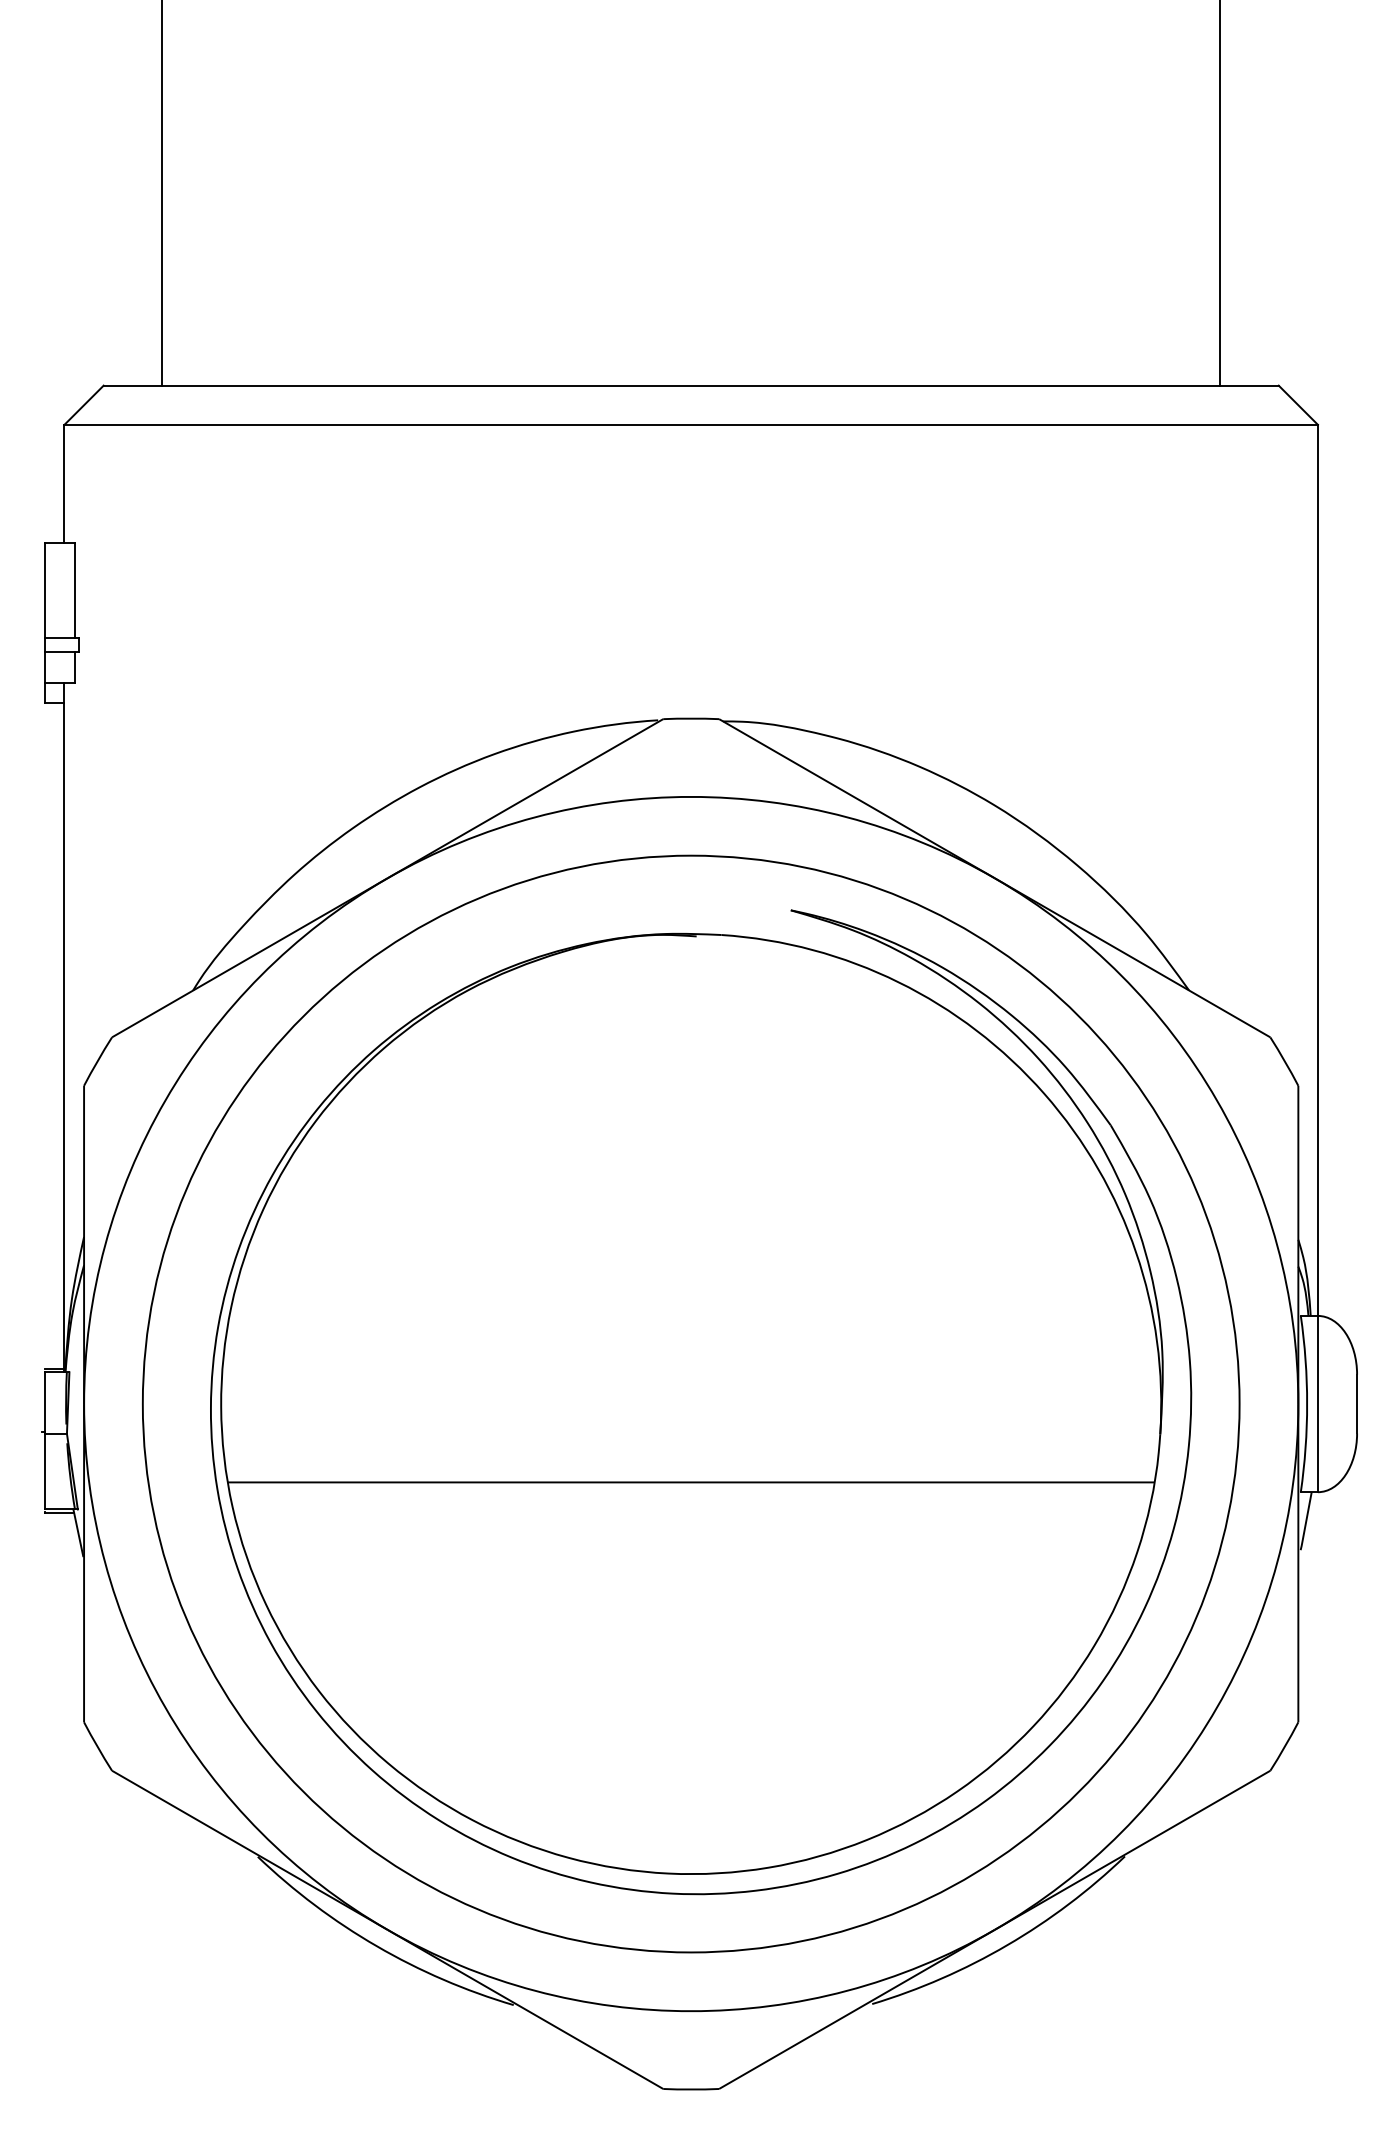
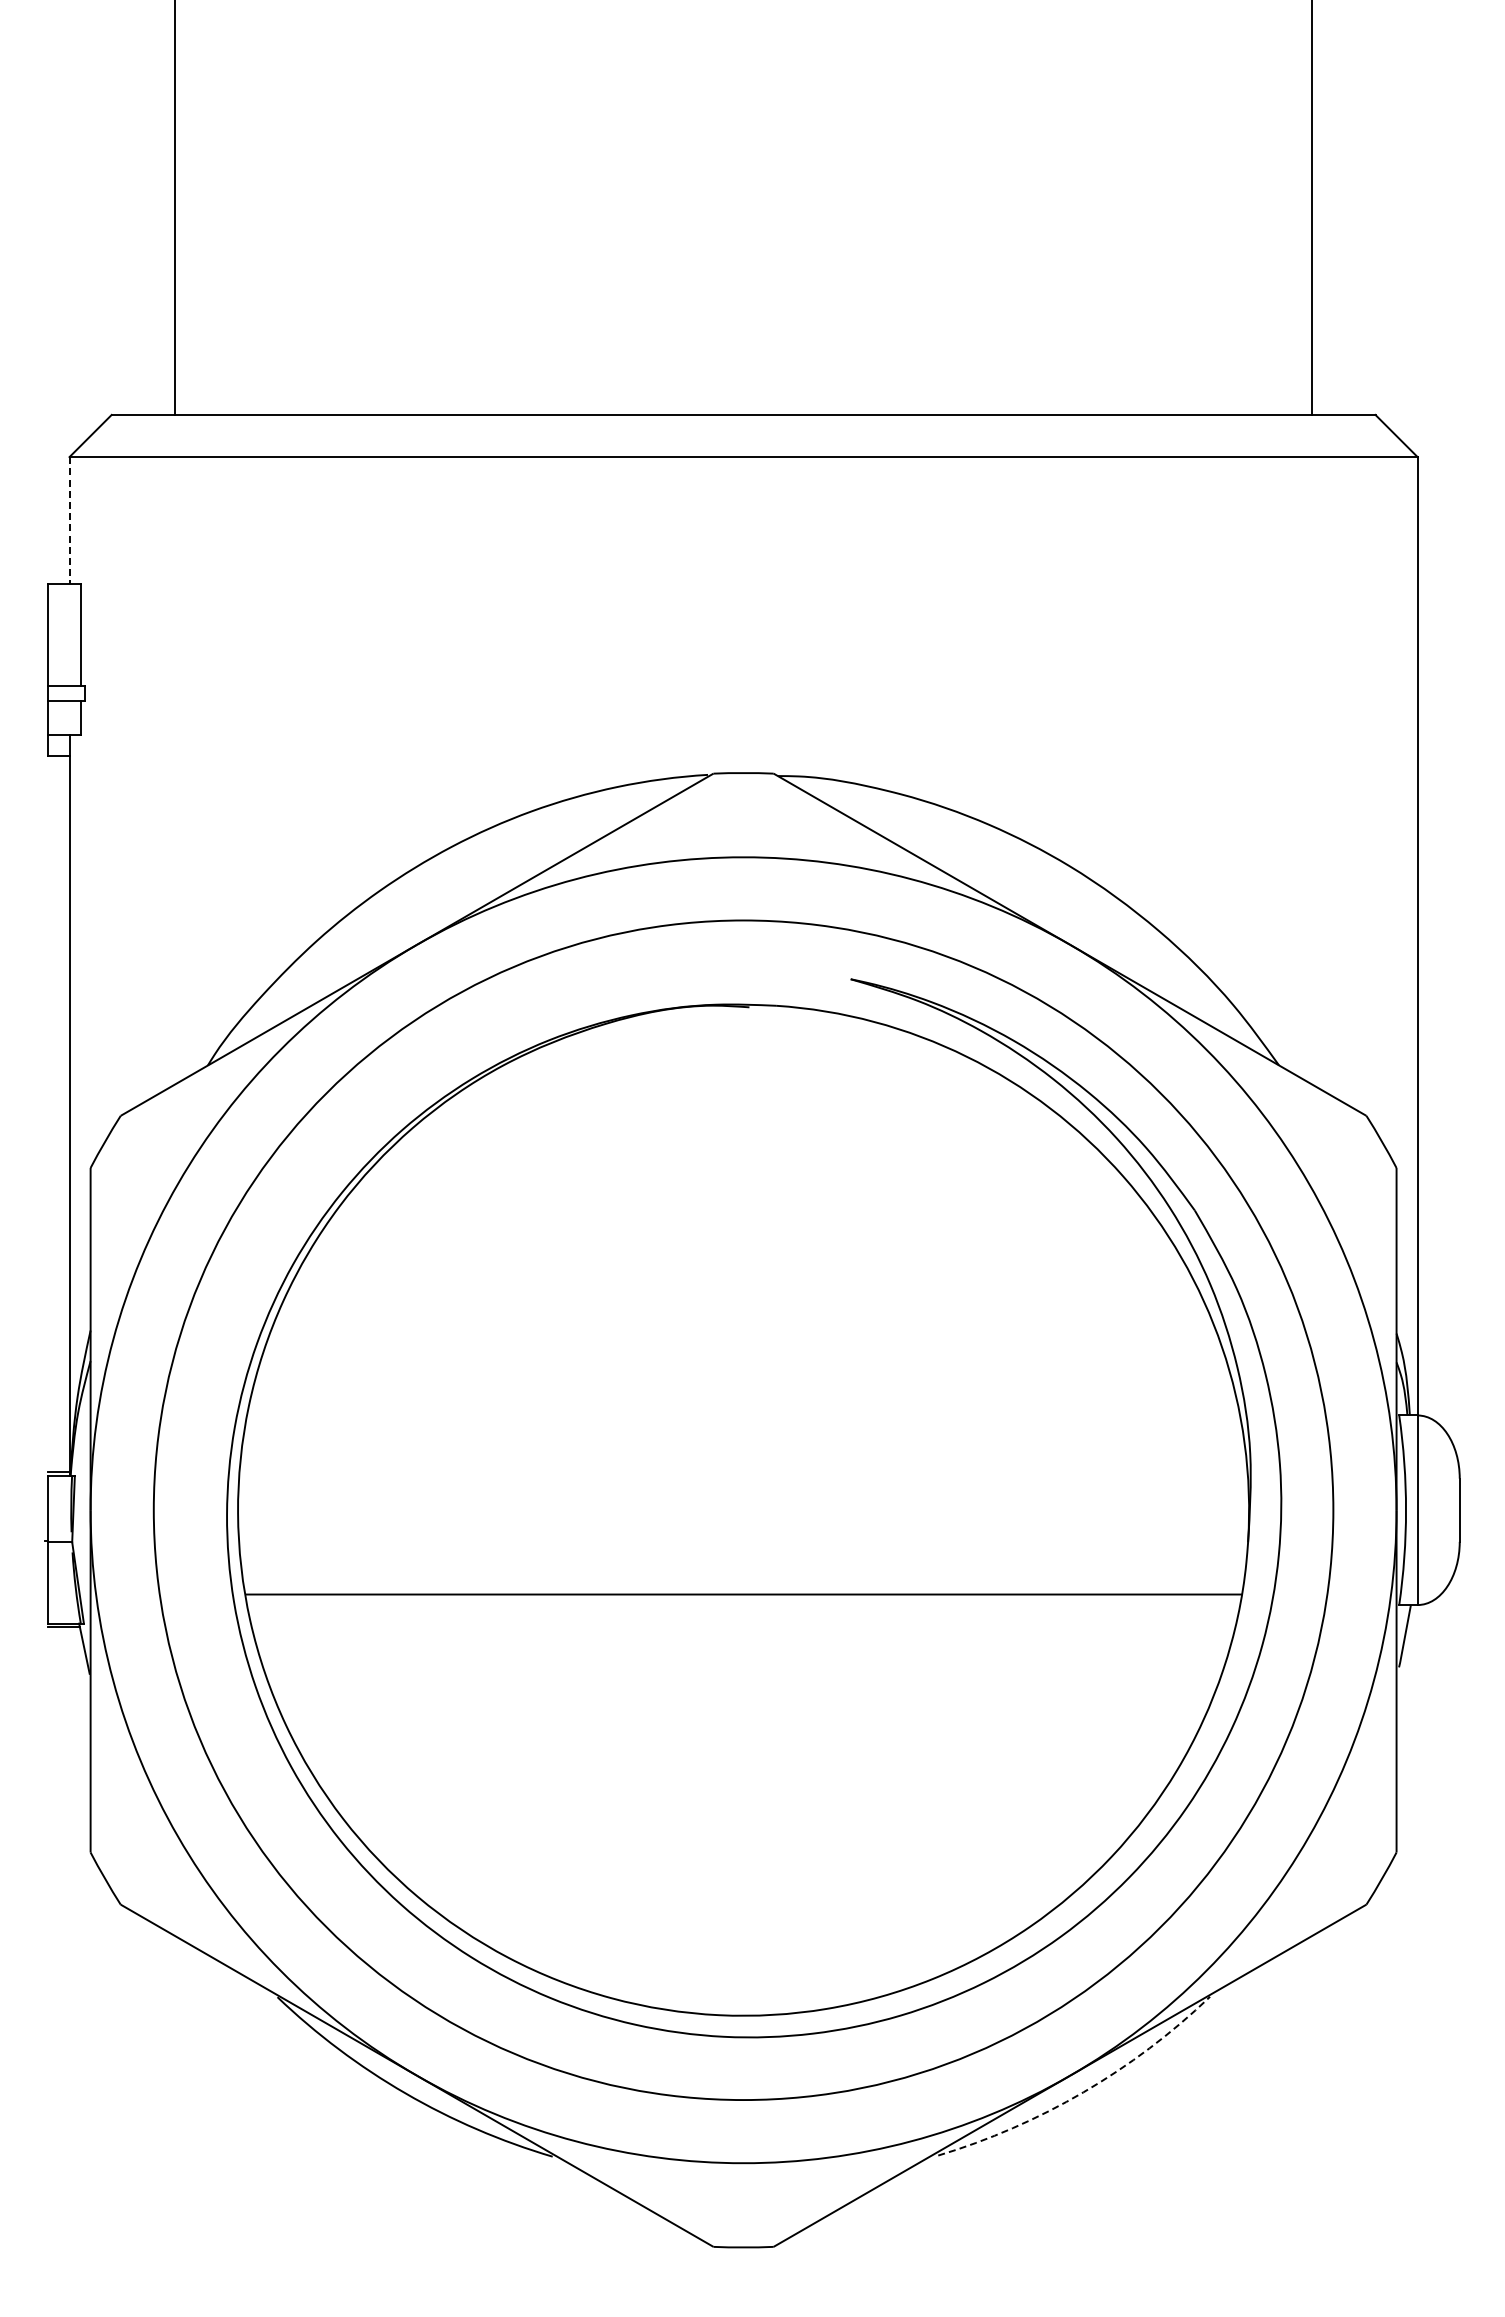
line: (64, 484) -> (69, 521), solid -> dashed
arc: (1007, 1945) -> (1083, 2092), solid -> dashed

